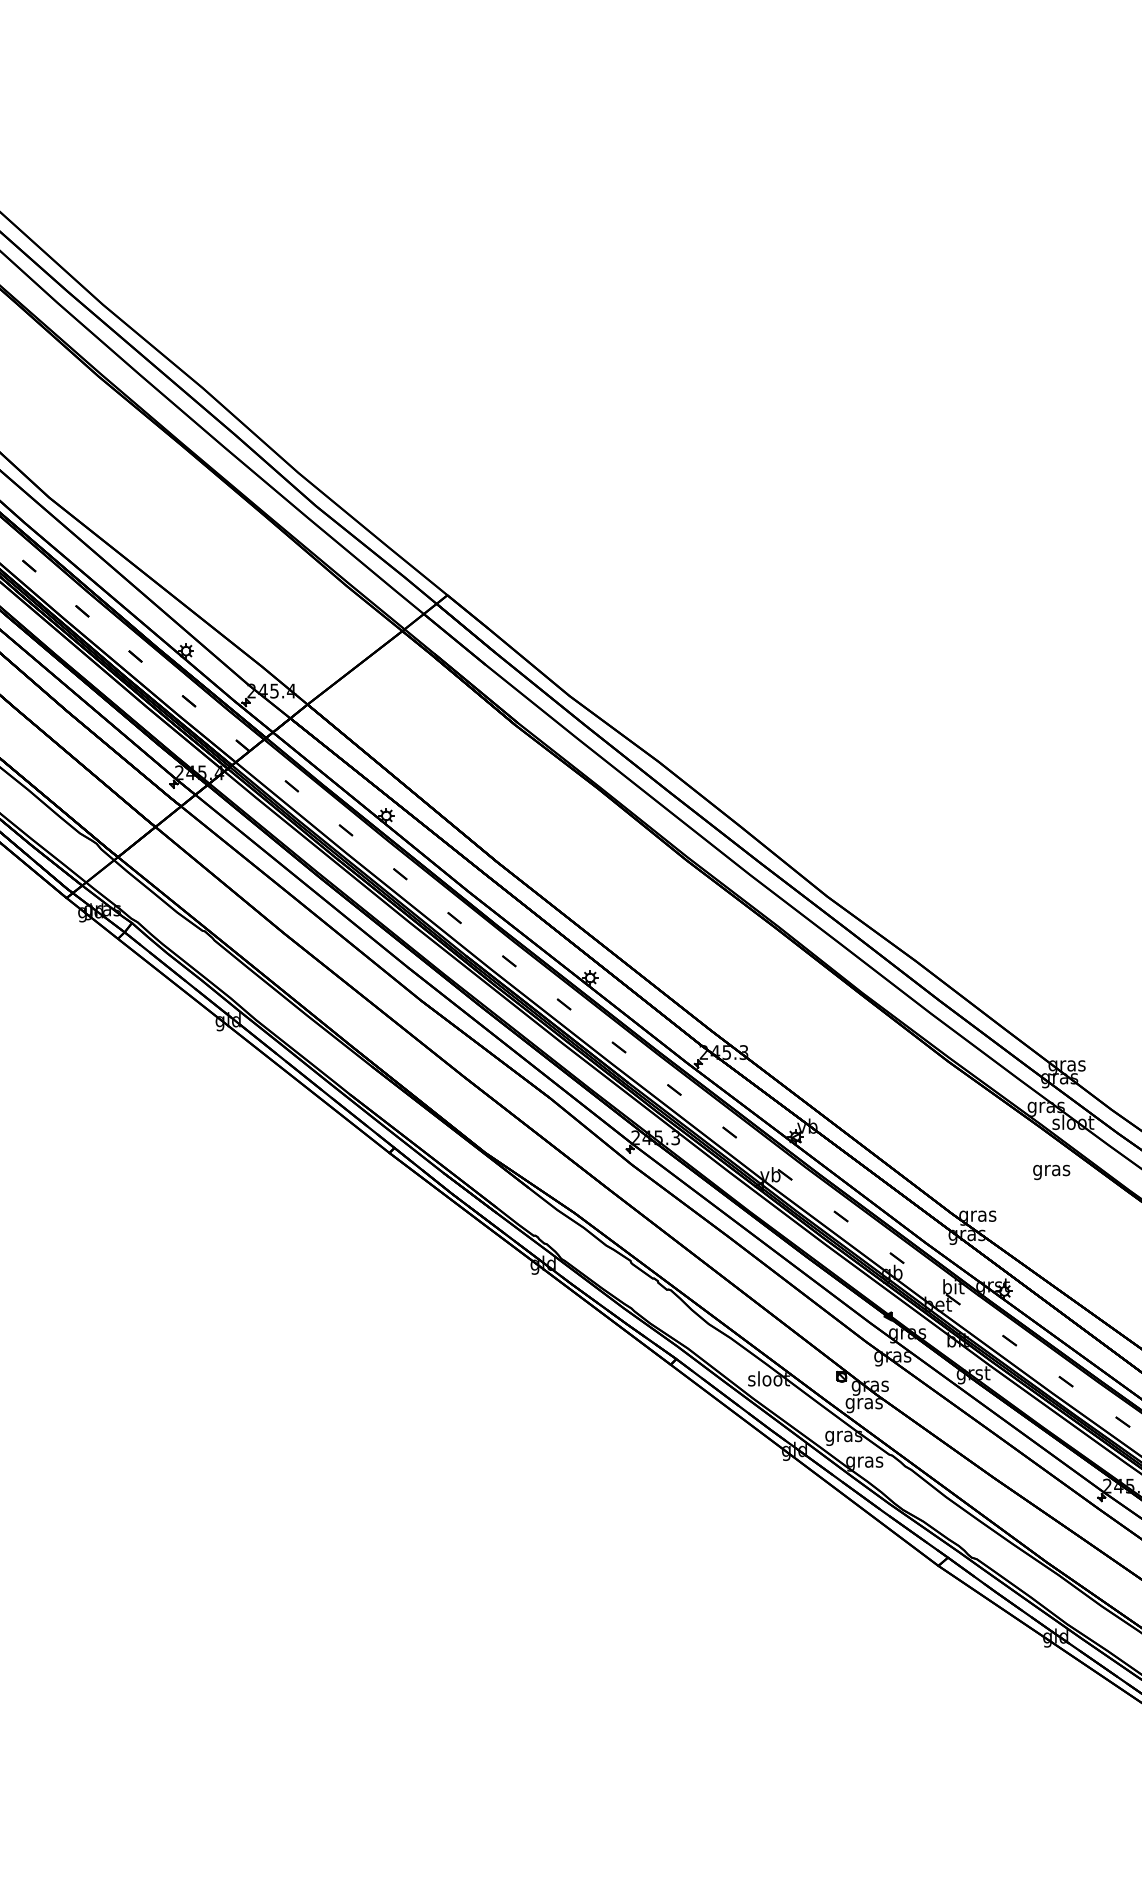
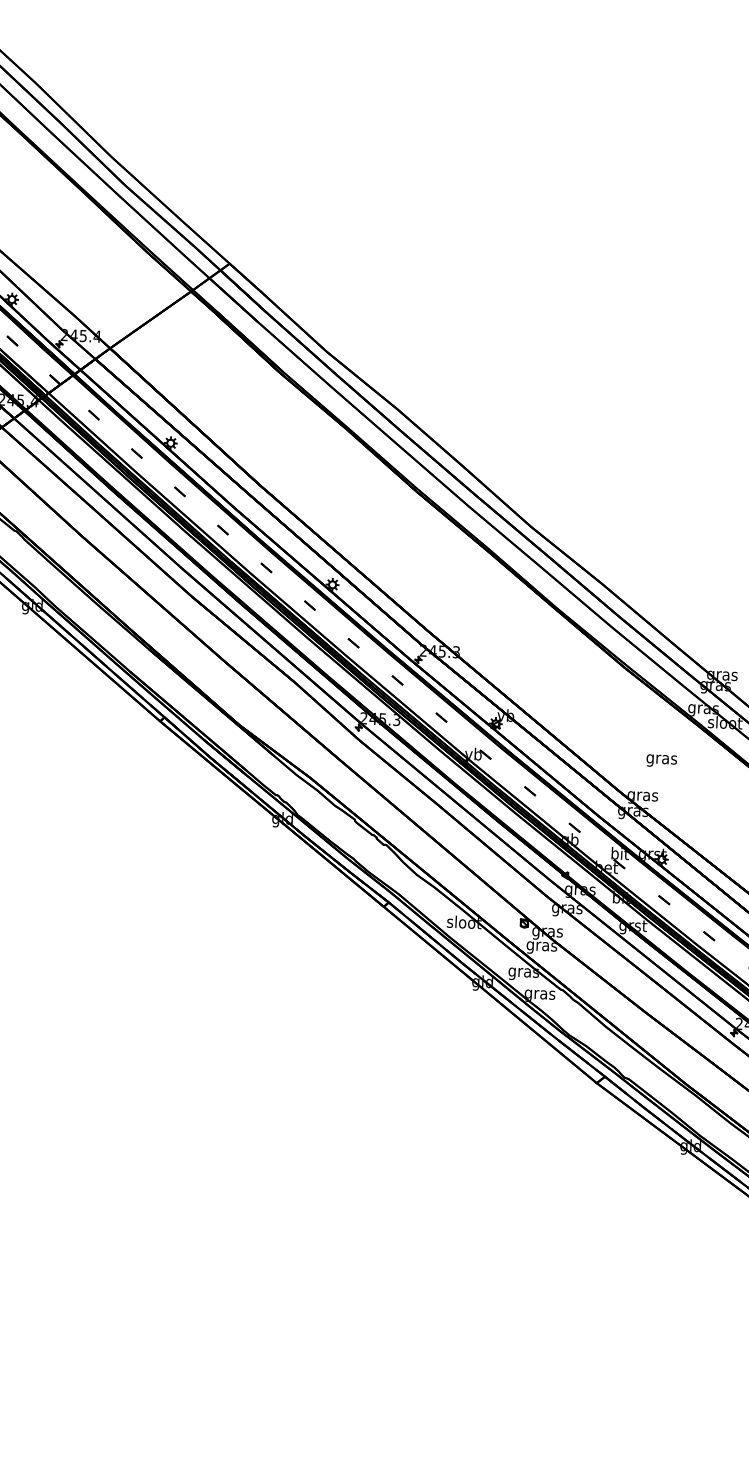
text: (1051, 1172) -> (661, 761), moved

